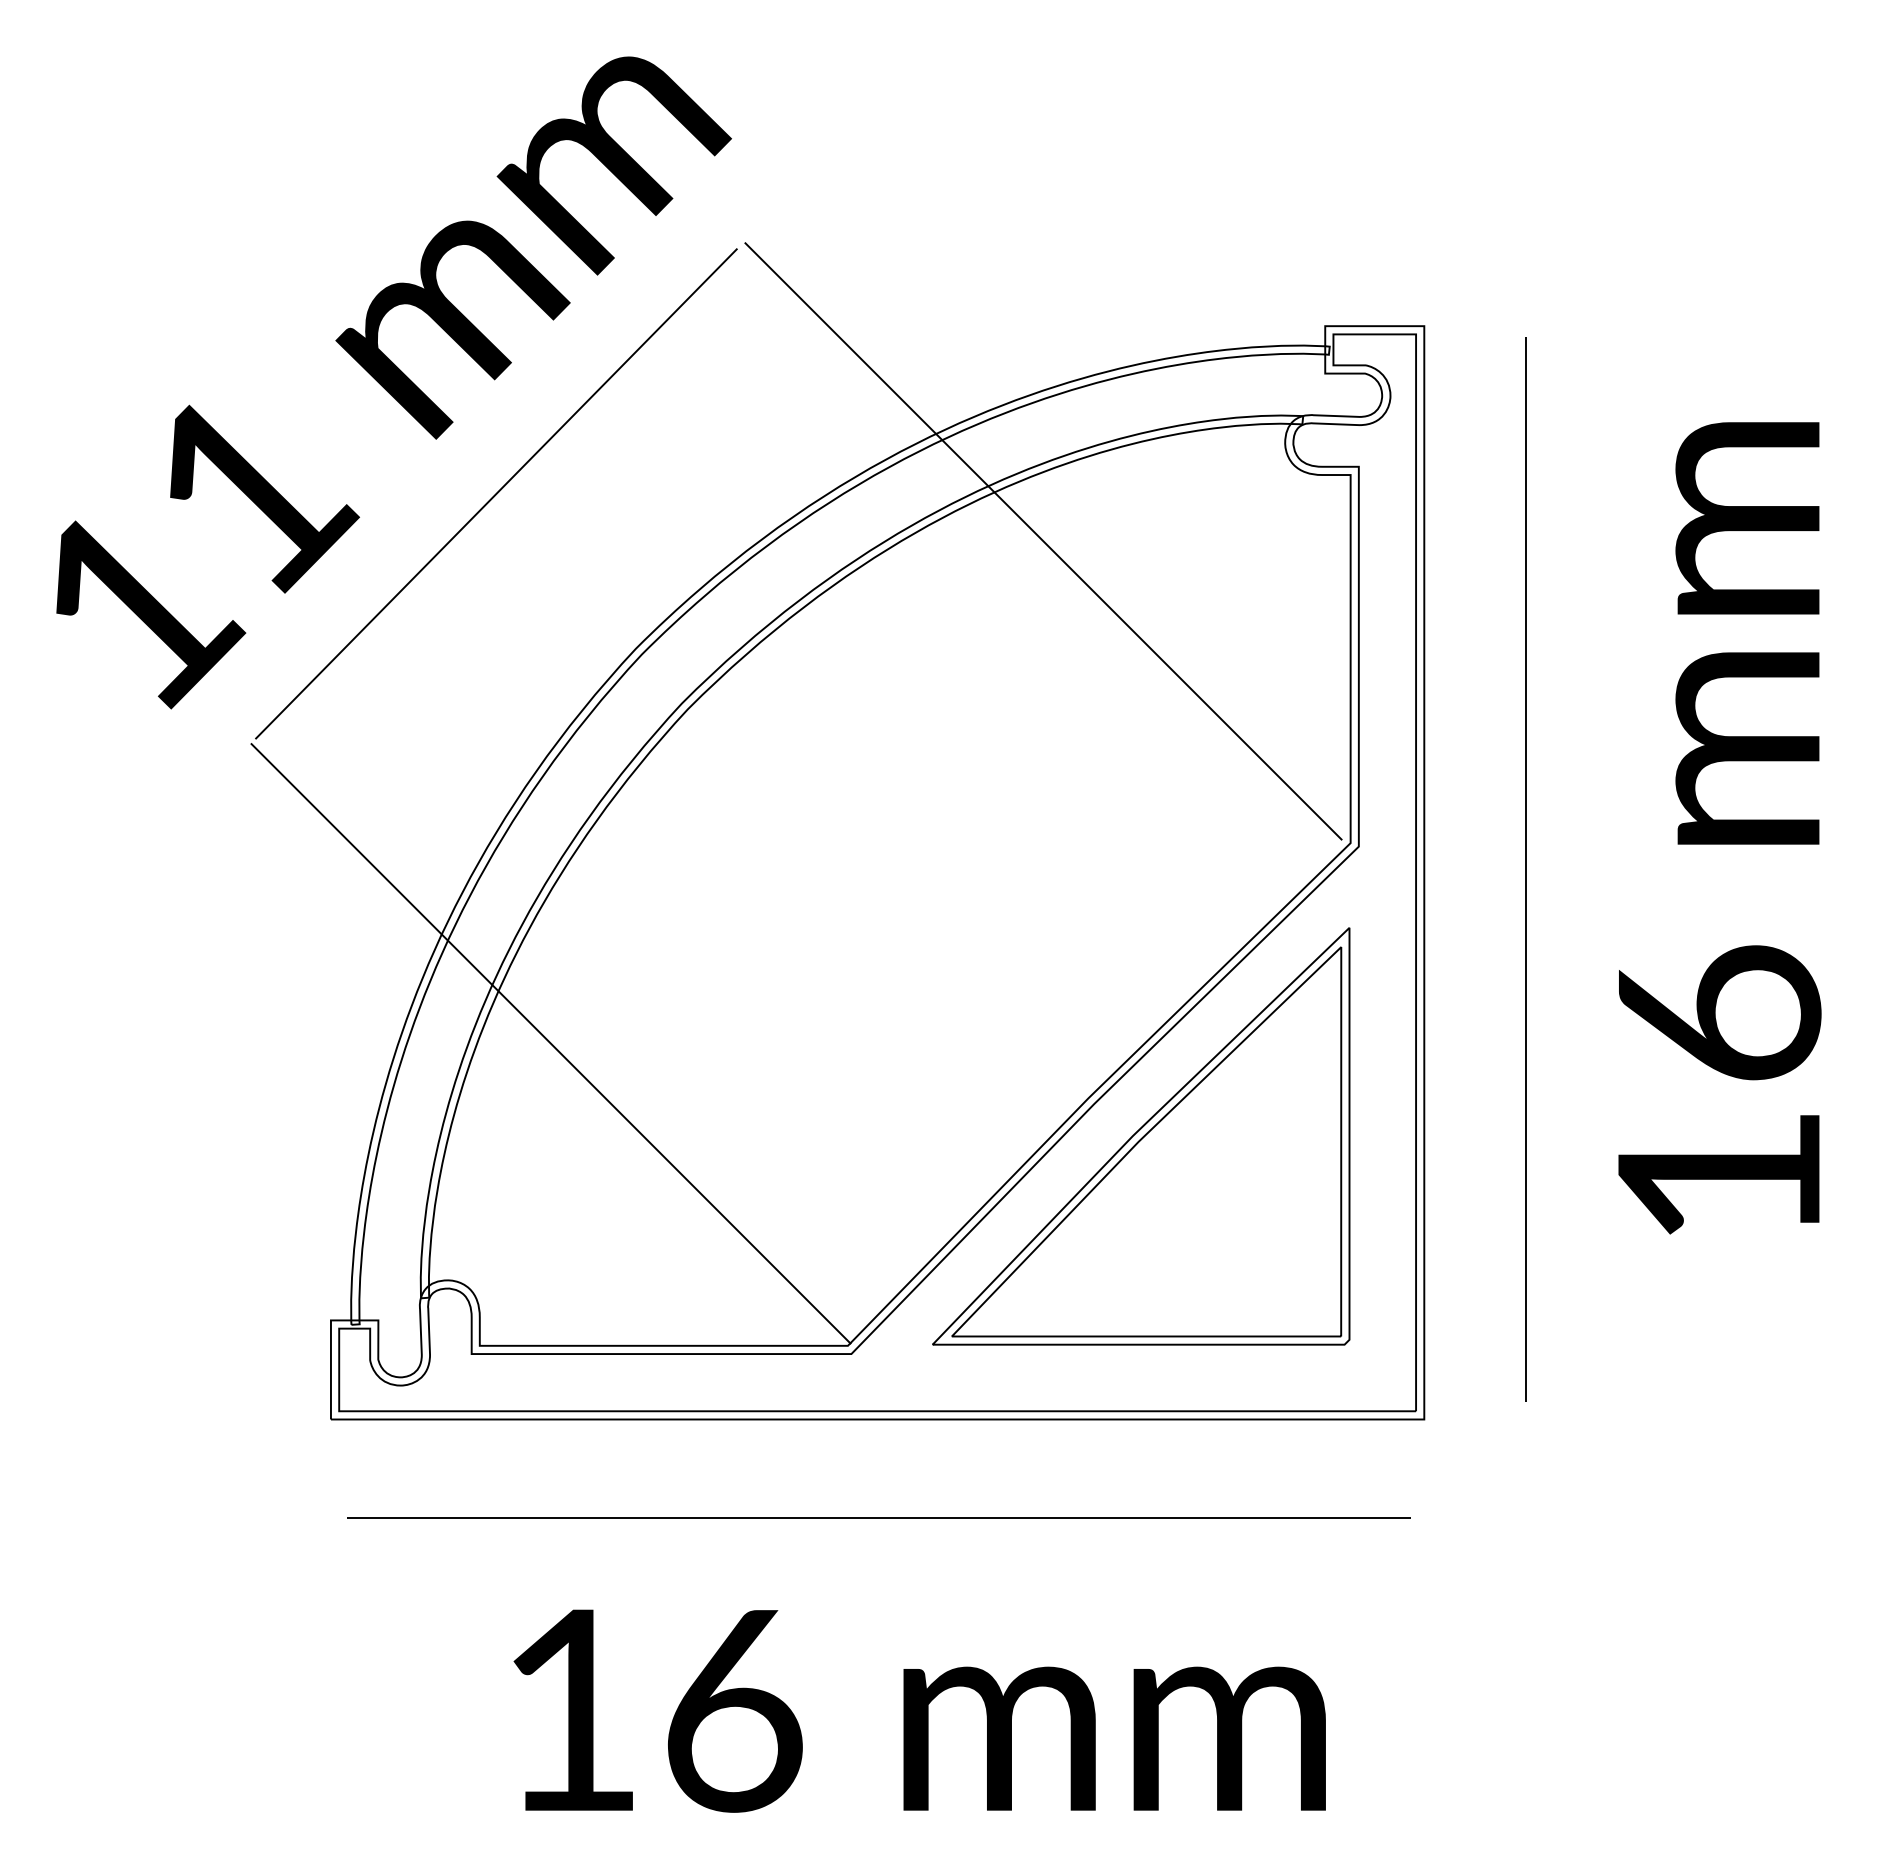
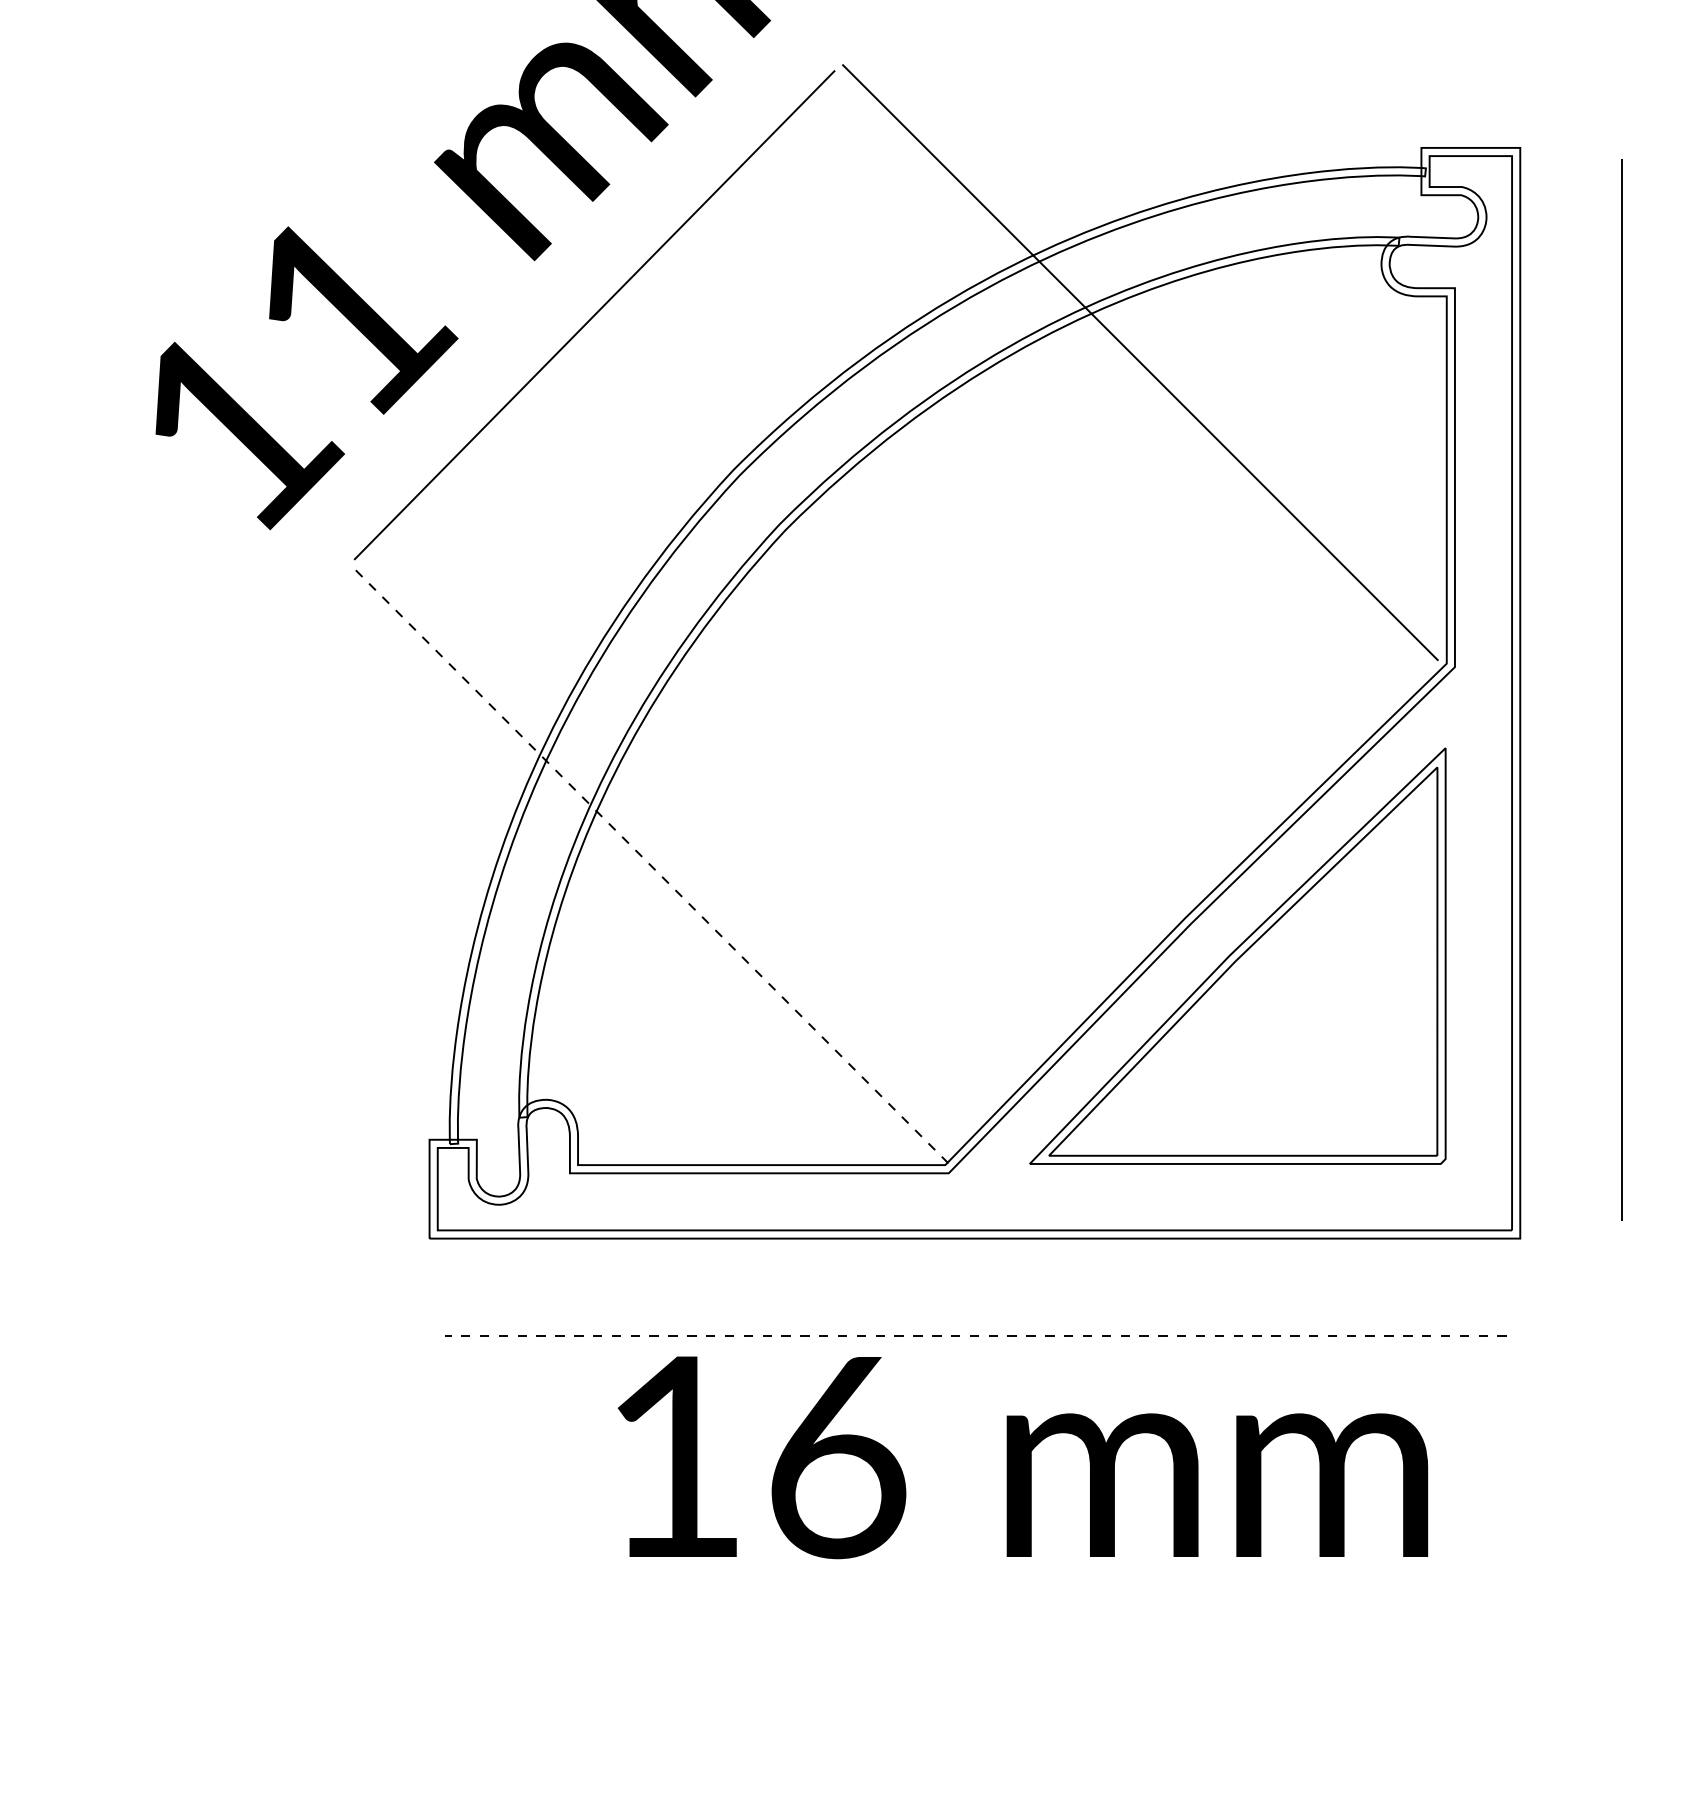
line: (551, 1043) -> (649, 863), solid -> dashed
line: (878, 1517) -> (975, 1336), solid -> dashed
text: (919, 1710) -> (1022, 1457), moved

